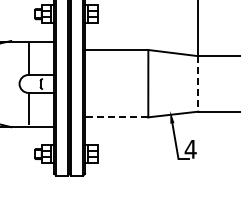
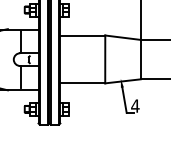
line: (198, 83) -> (140, 59), dashed -> solid
line: (116, 117) -> (82, 83), dashed -> solid

